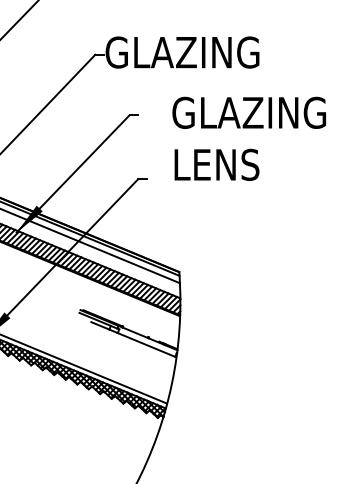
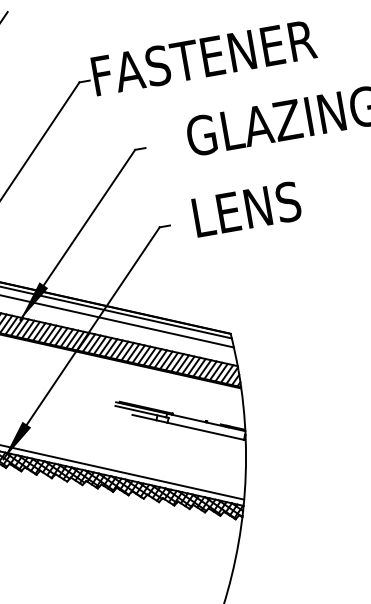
text: (195, 52) -> (203, 57), GLAZING -> FASTENER
text: (216, 164) -> (246, 208), moved

